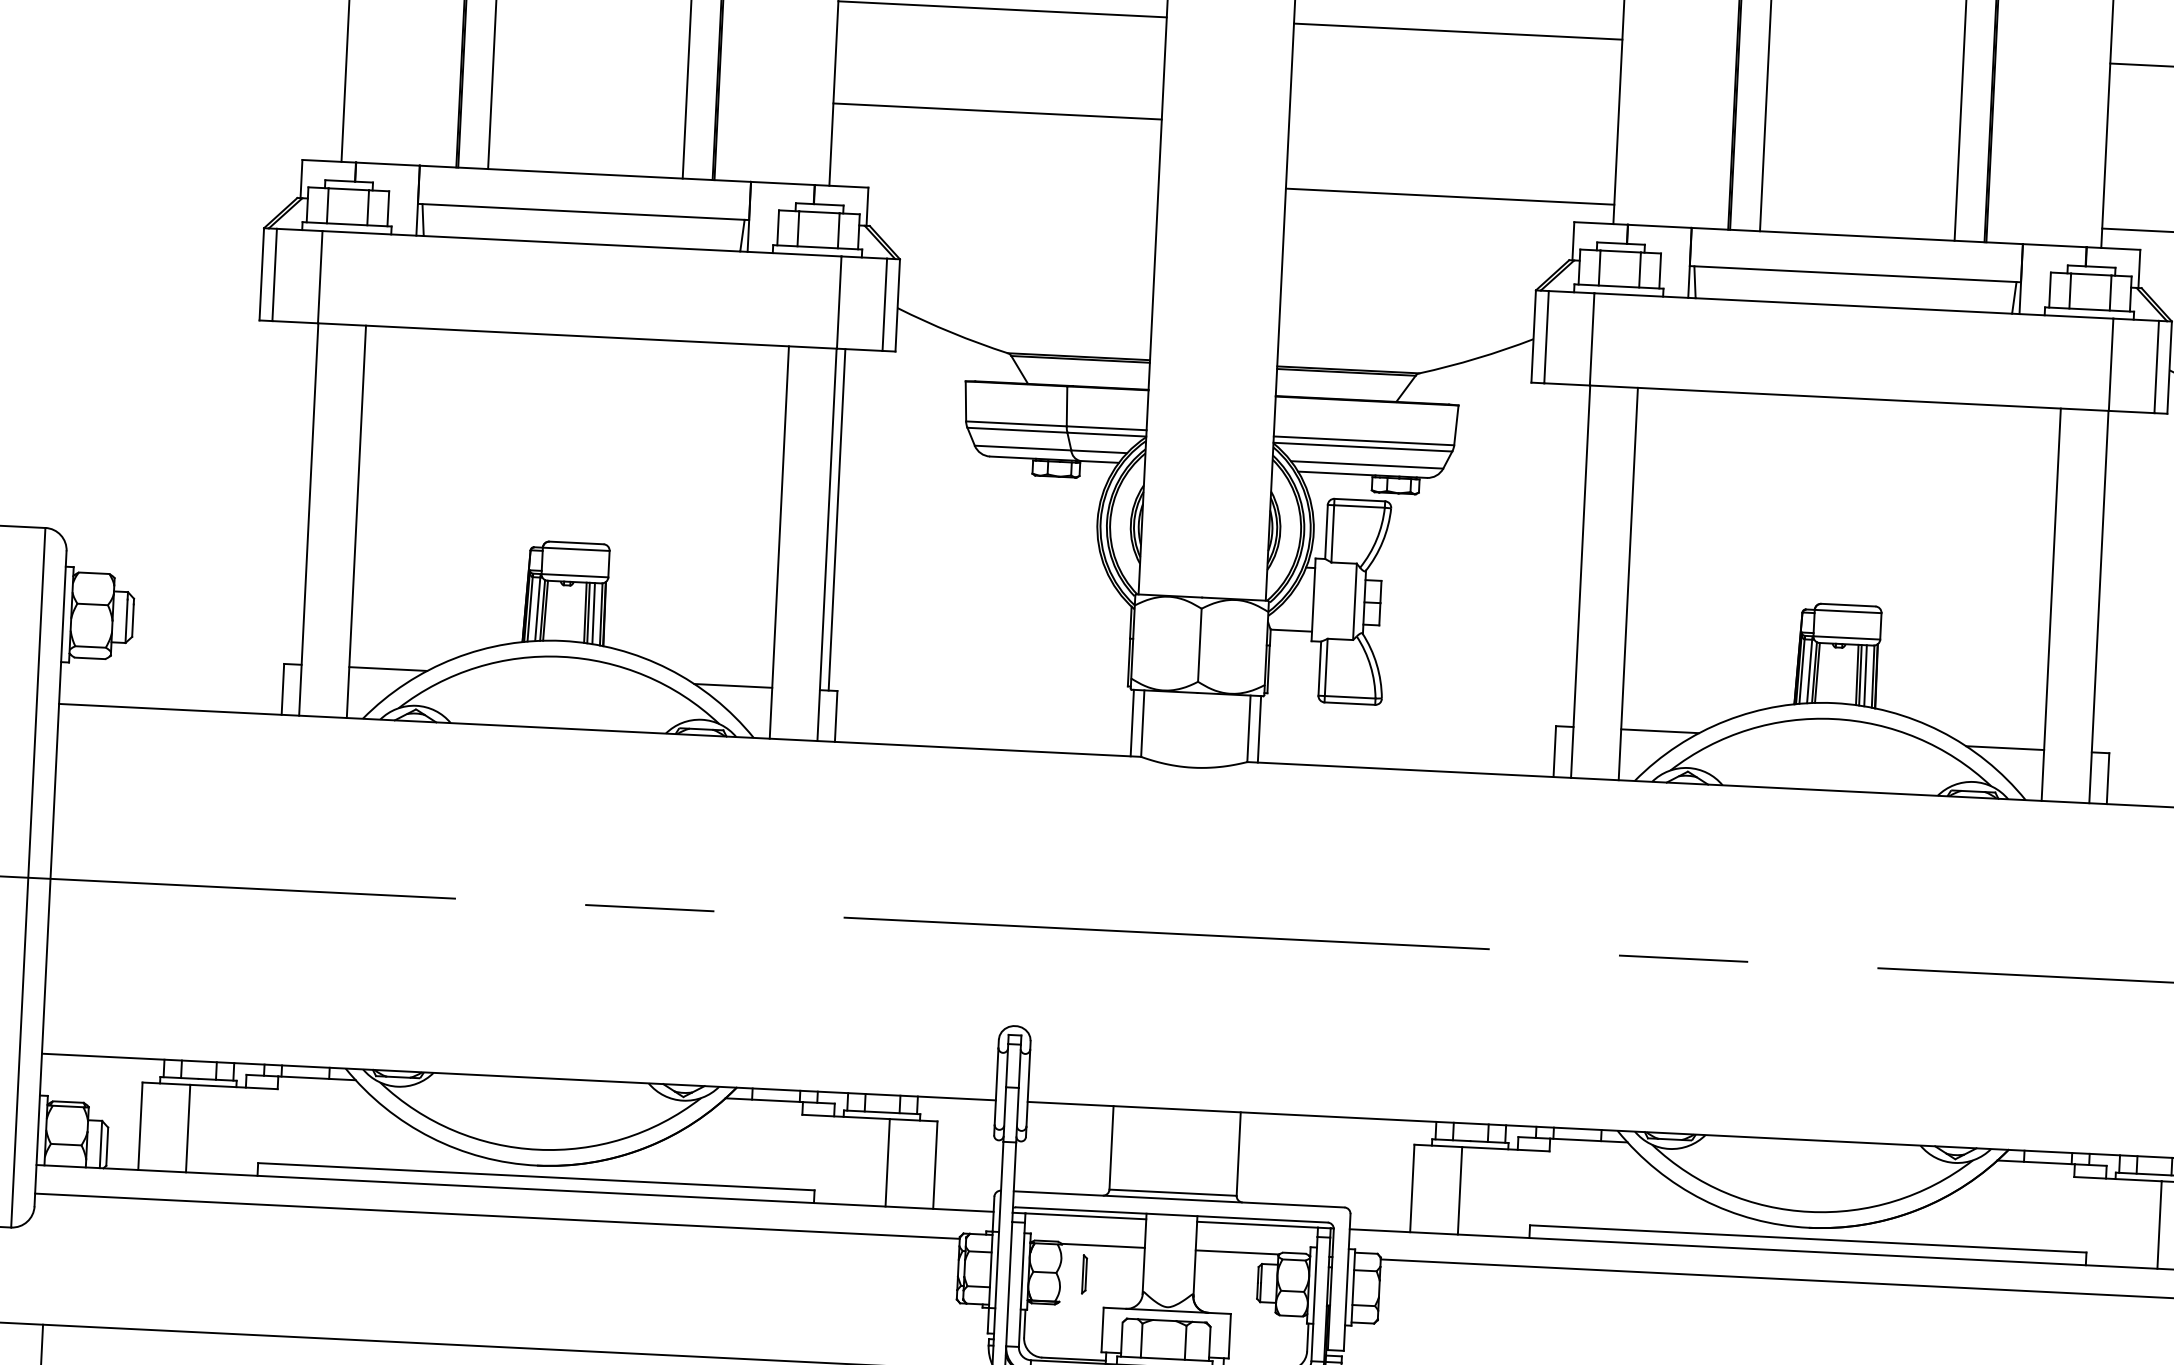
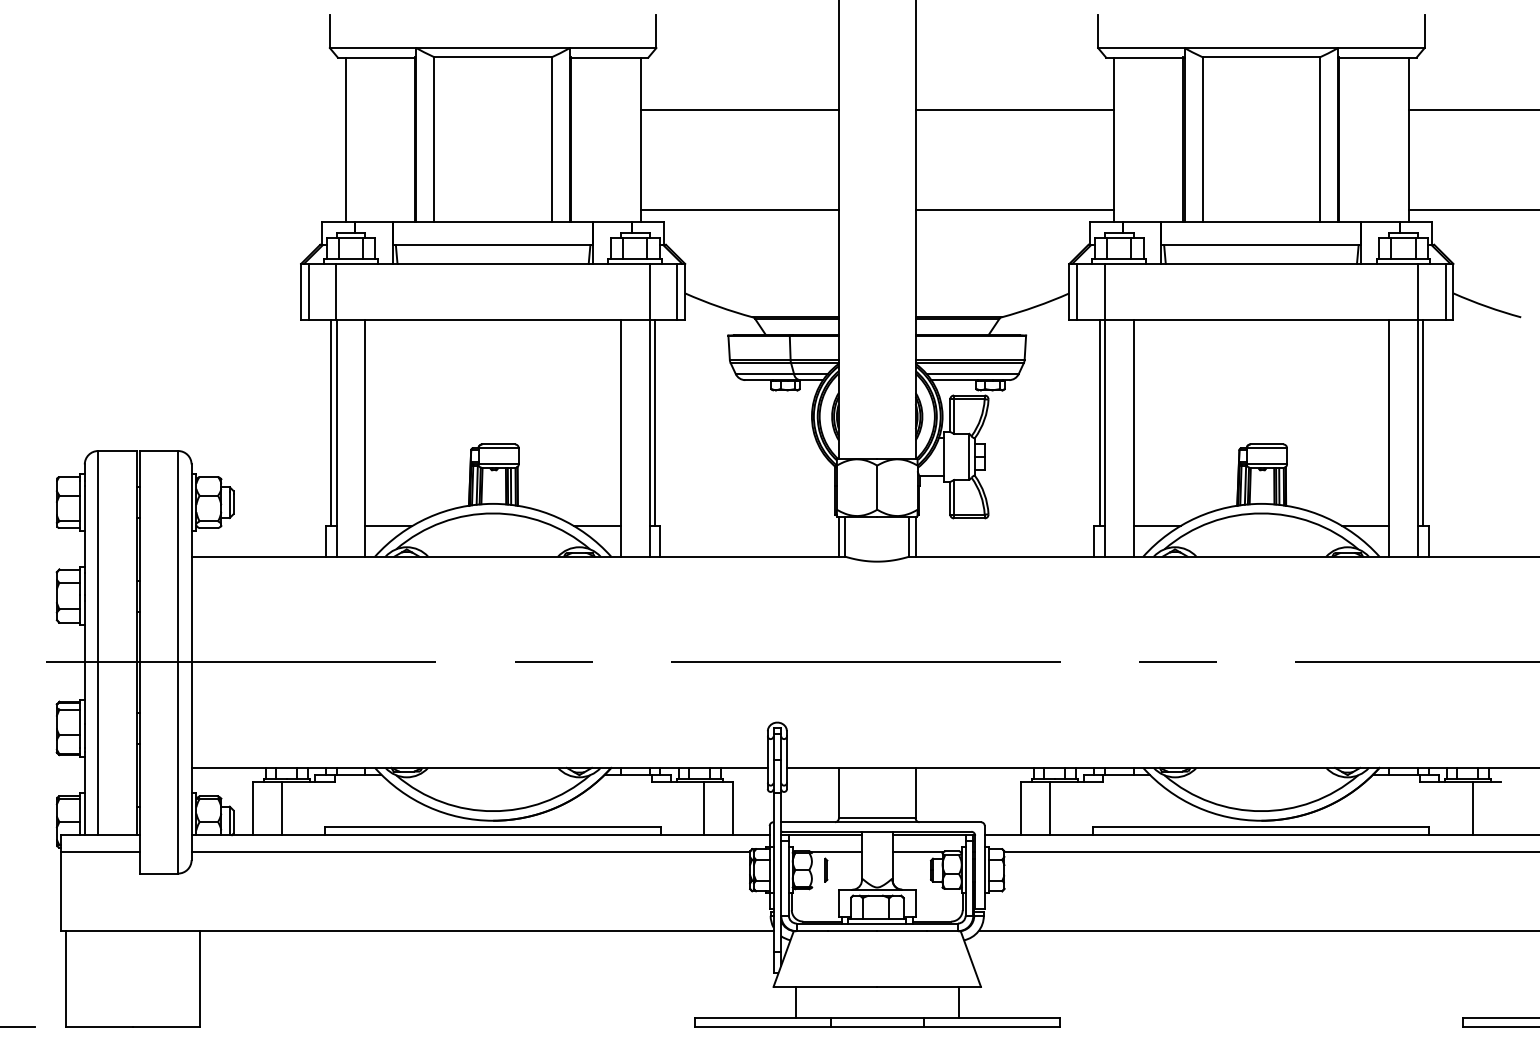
line: (997, 110) -> (739, 209), moved
line: (301, 493) -> (331, 422), added
line: (1573, 555) -> (1099, 422), added
line: (2109, 581) -> (1423, 422), added

